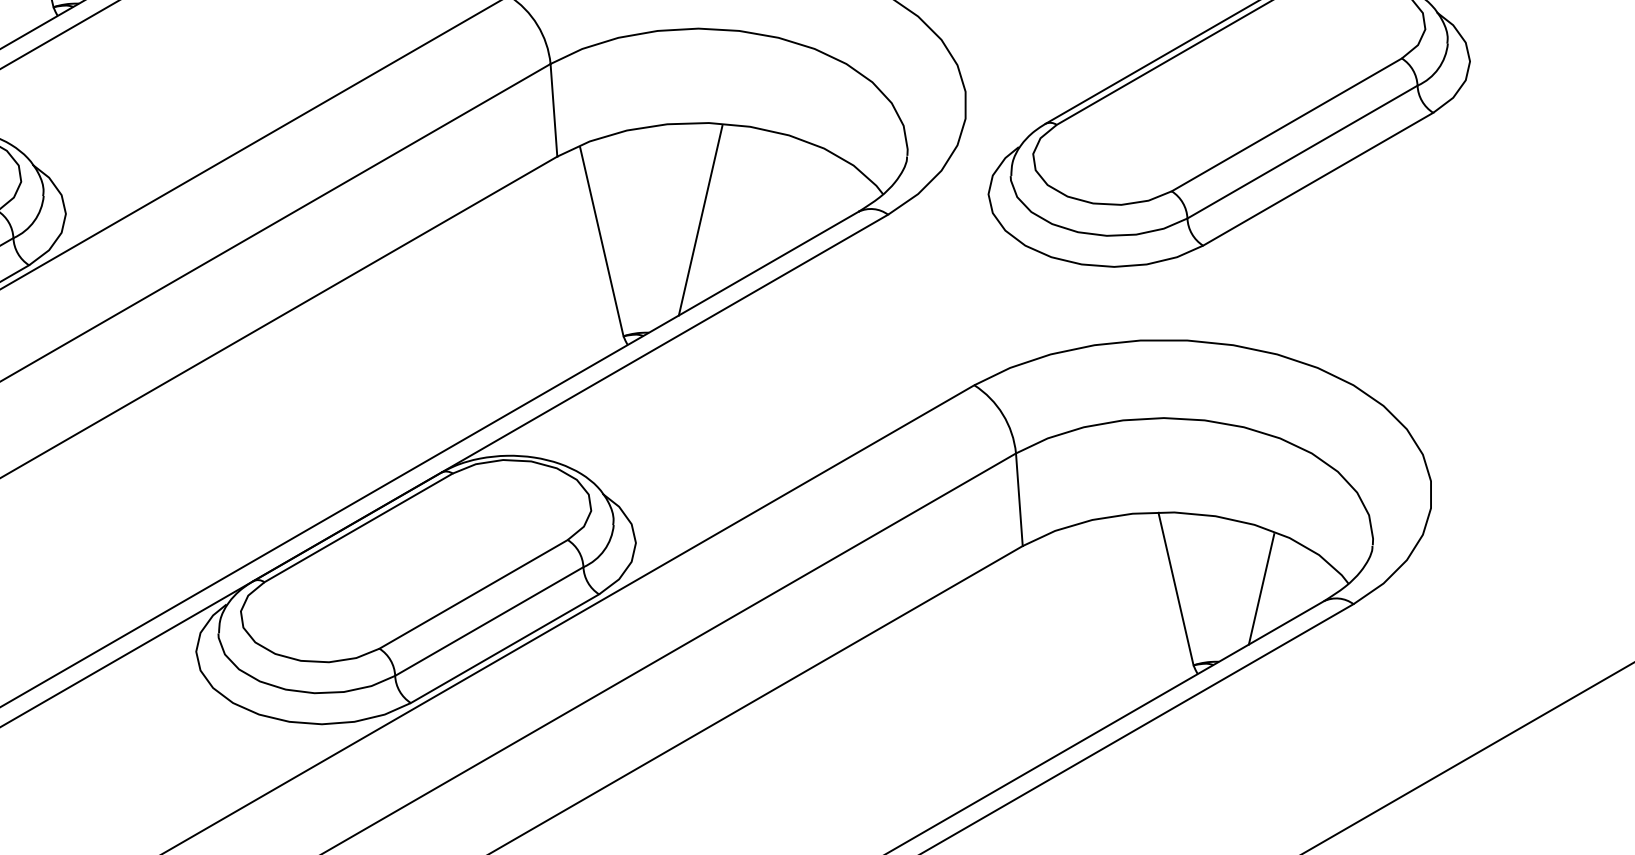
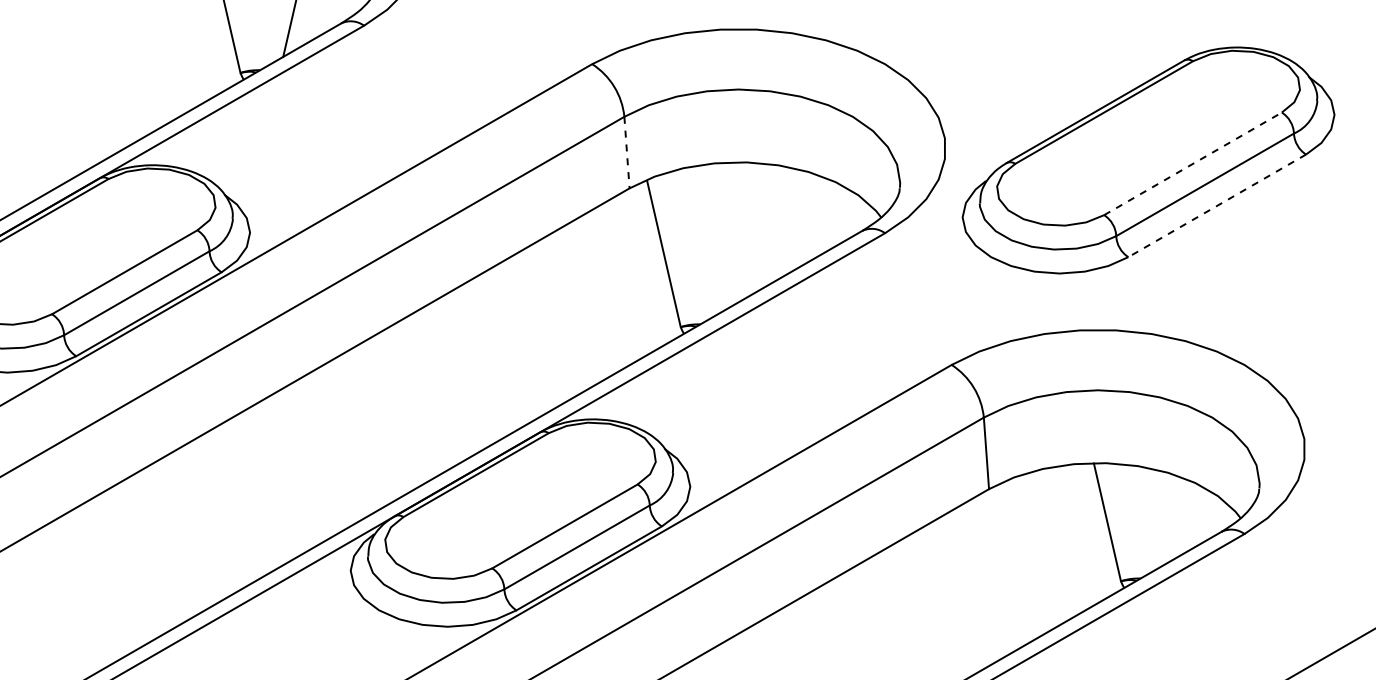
line: (553, 110) -> (626, 152), solid -> dashed
line: (1287, 124) -> (1193, 163), solid -> dashed
line: (1318, 178) -> (1217, 205), solid -> dashed
line: (700, 220) -> (740, 237), removed
line: (1261, 589) -> (1173, 522), removed

